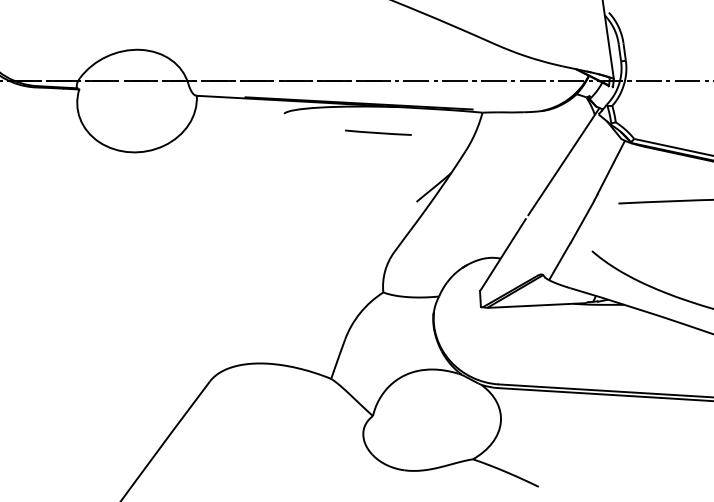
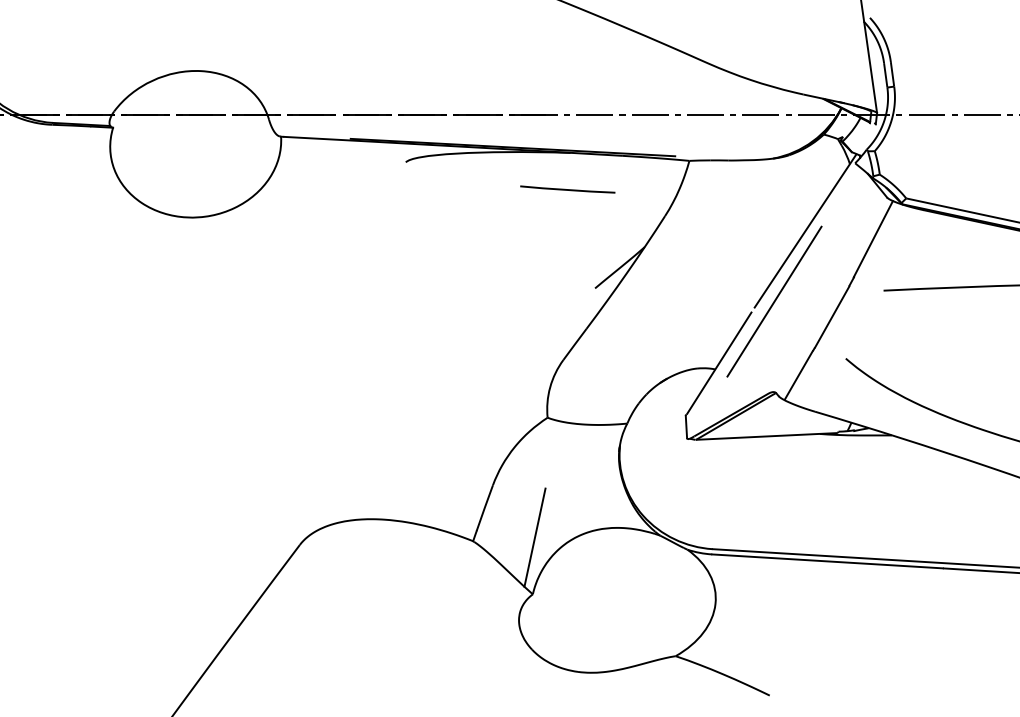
line: (378, 132) -> (567, 189), moved
line: (542, 210) -> (775, 300), added
line: (374, 376) -> (535, 537), added

